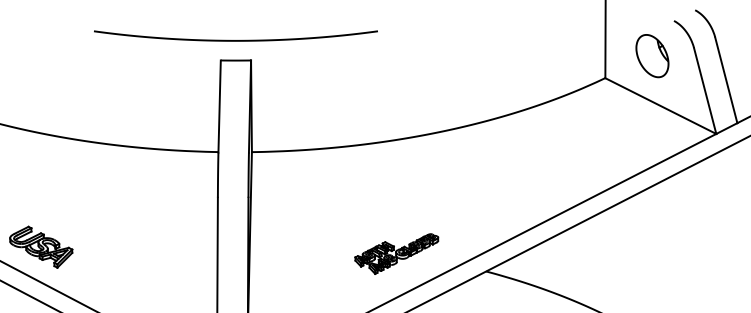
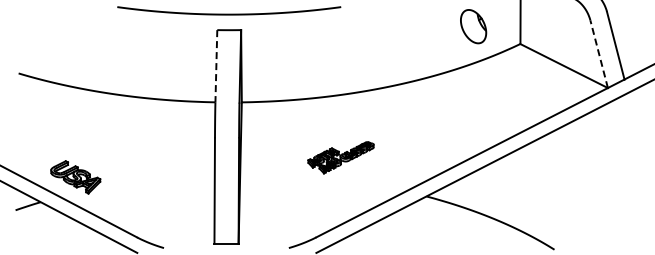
part: (652, 55) -> (473, 26), moved
line: (705, 91) -> (599, 54), solid -> dashed
line: (219, 106) -> (216, 66), solid -> dashed
part: (396, 253) -> (340, 157), moved

